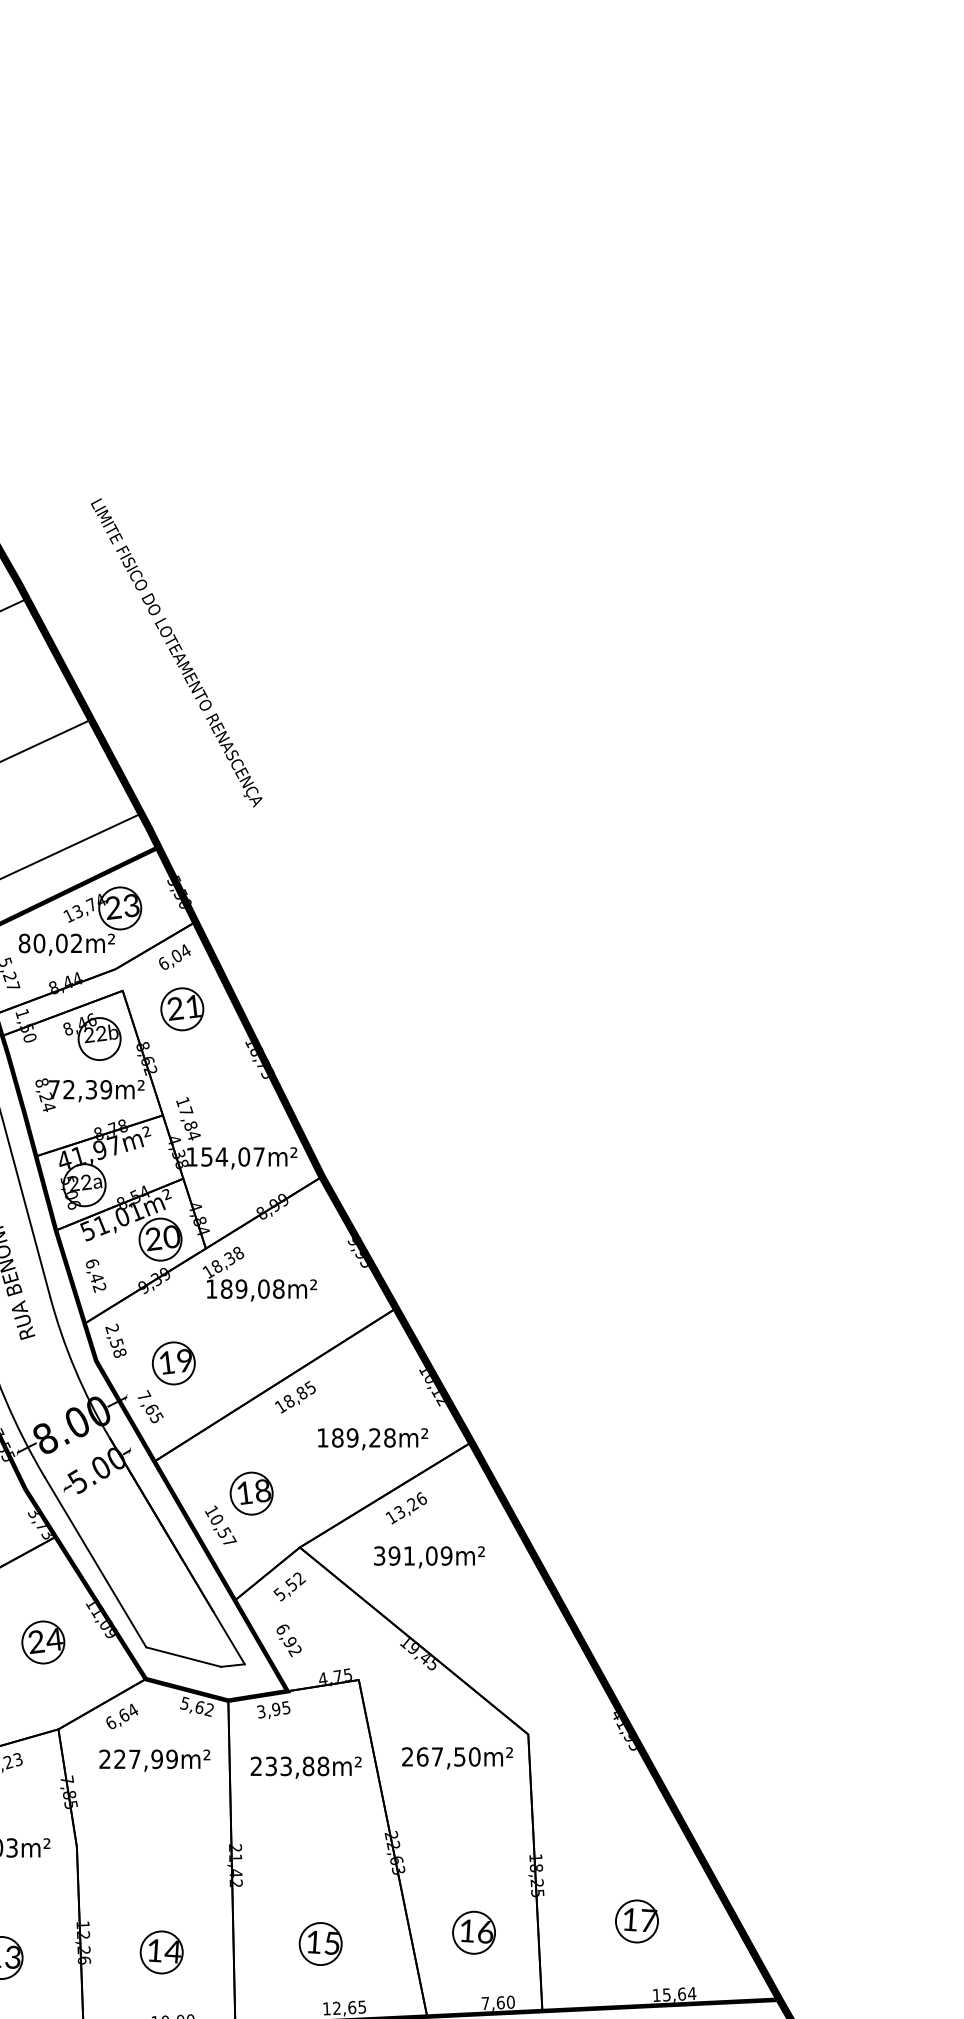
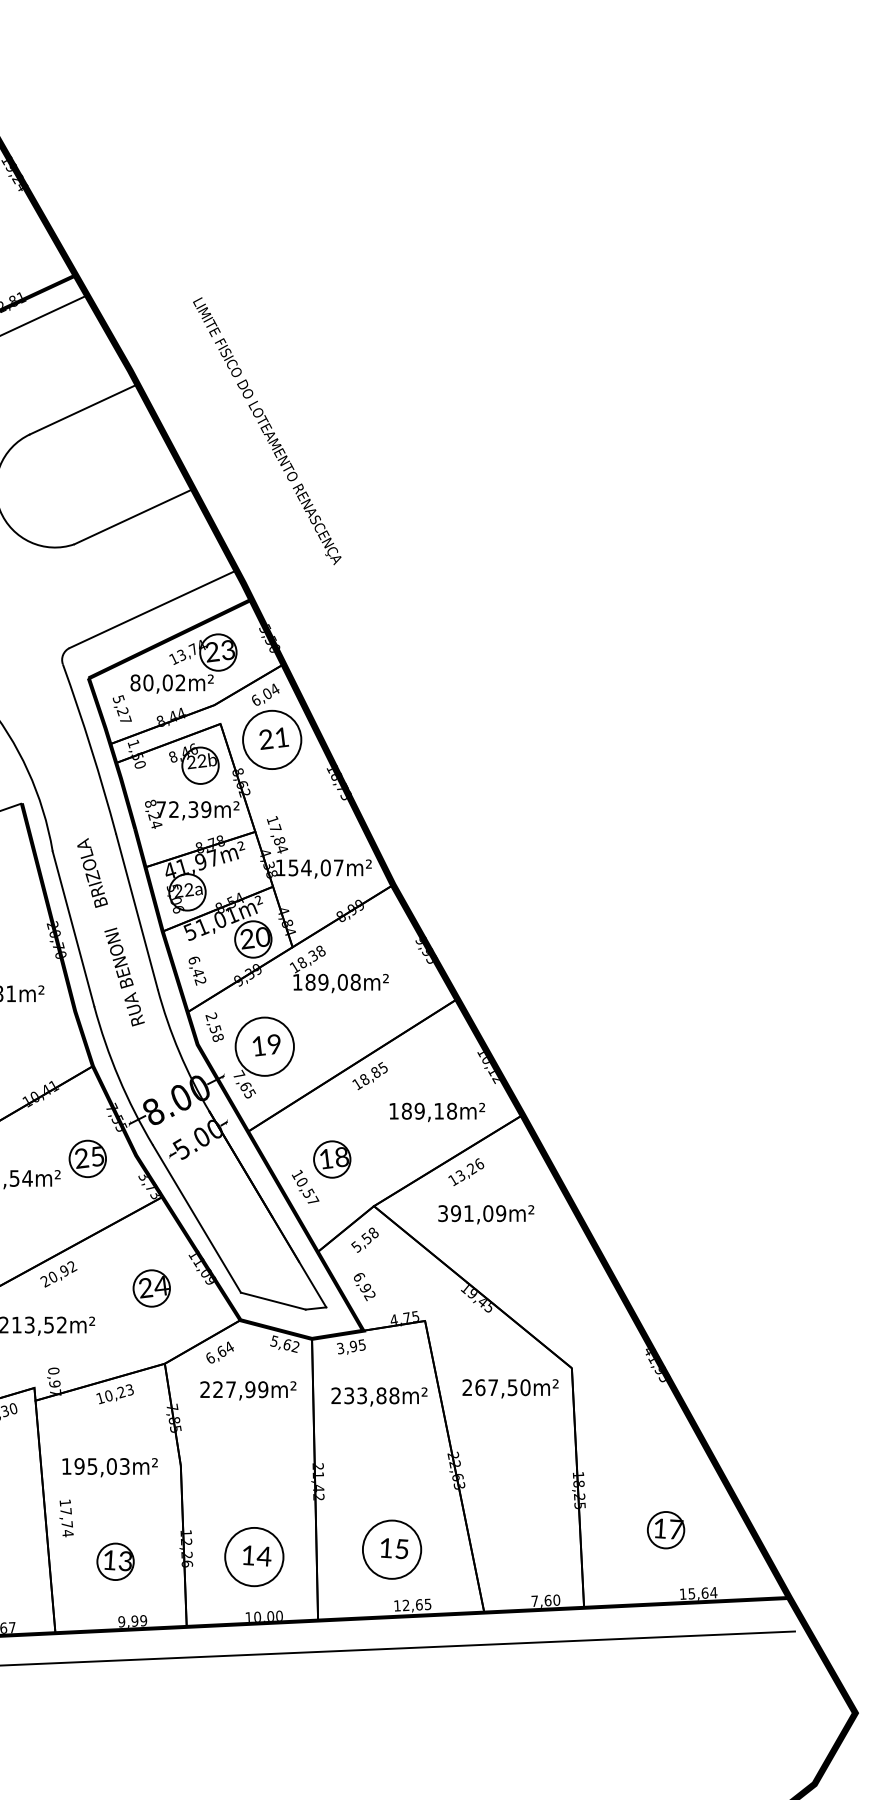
circle: (181, 1008) -> (271, 739), size x1.6
circle: (173, 1363) -> (264, 1046), size x1.6
text: (374, 1437) -> (438, 1110), 189,28m² -> 189,18m²
text: (299, 1579) -> (373, 1233), 5,52 -> 5,58
part: (473, 1932) -> (524, 1539), removed
circle: (320, 1943) -> (391, 1549), size x1.6
circle: (161, 1951) -> (254, 1556), size x1.6

